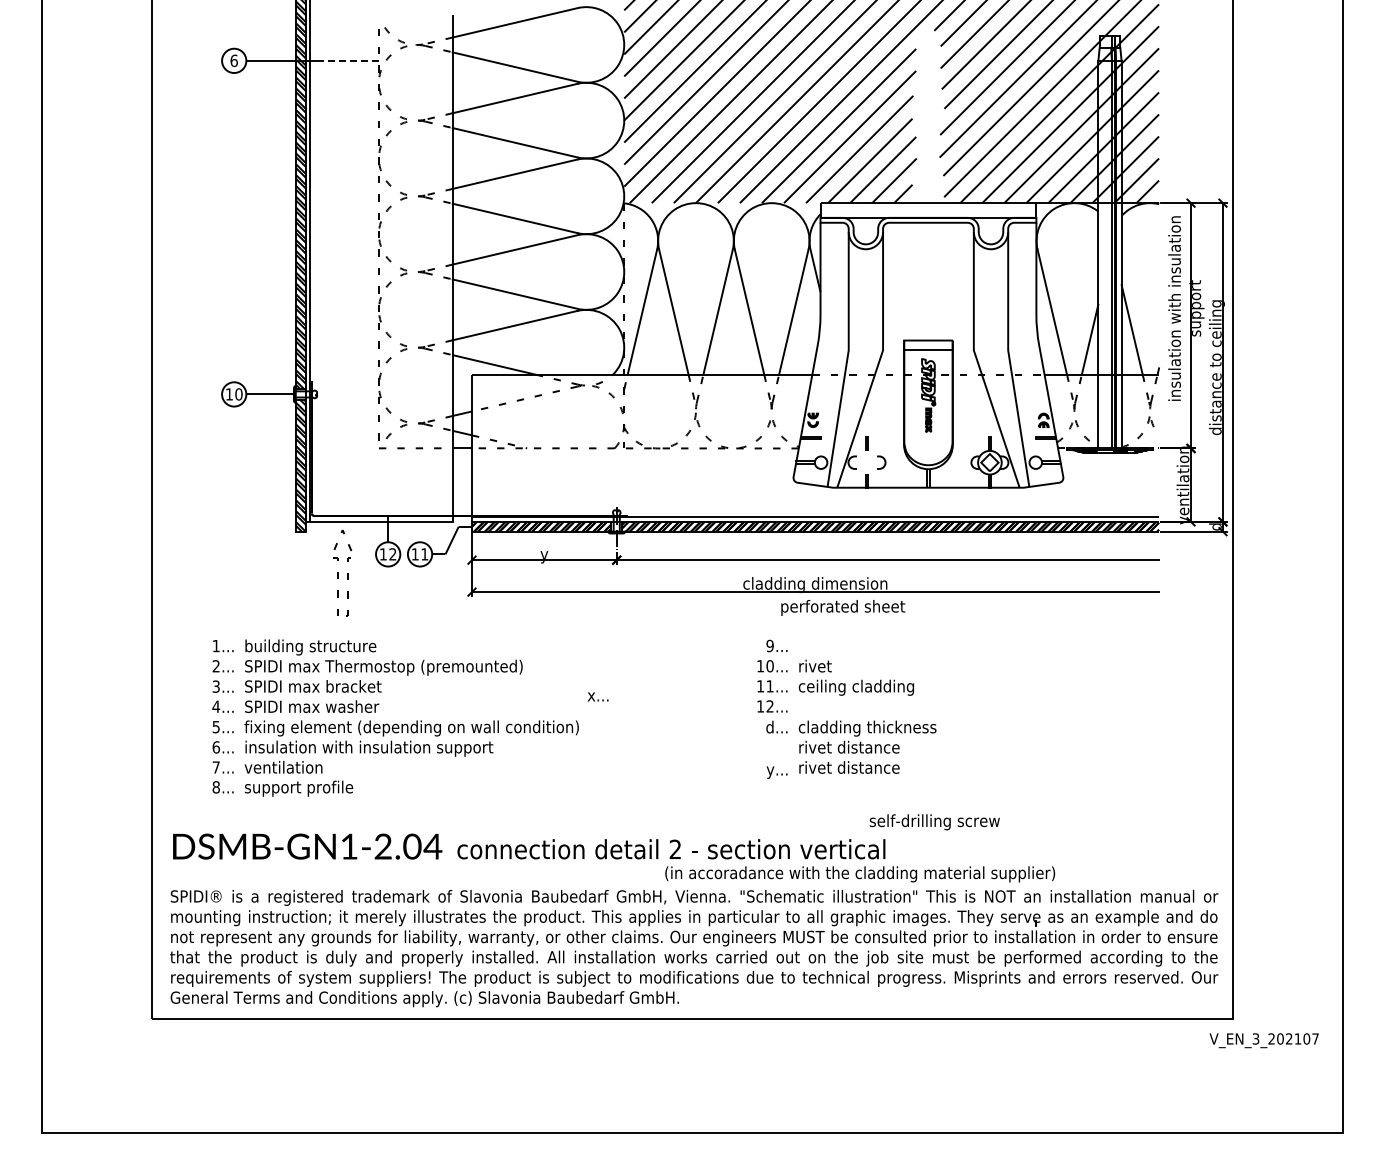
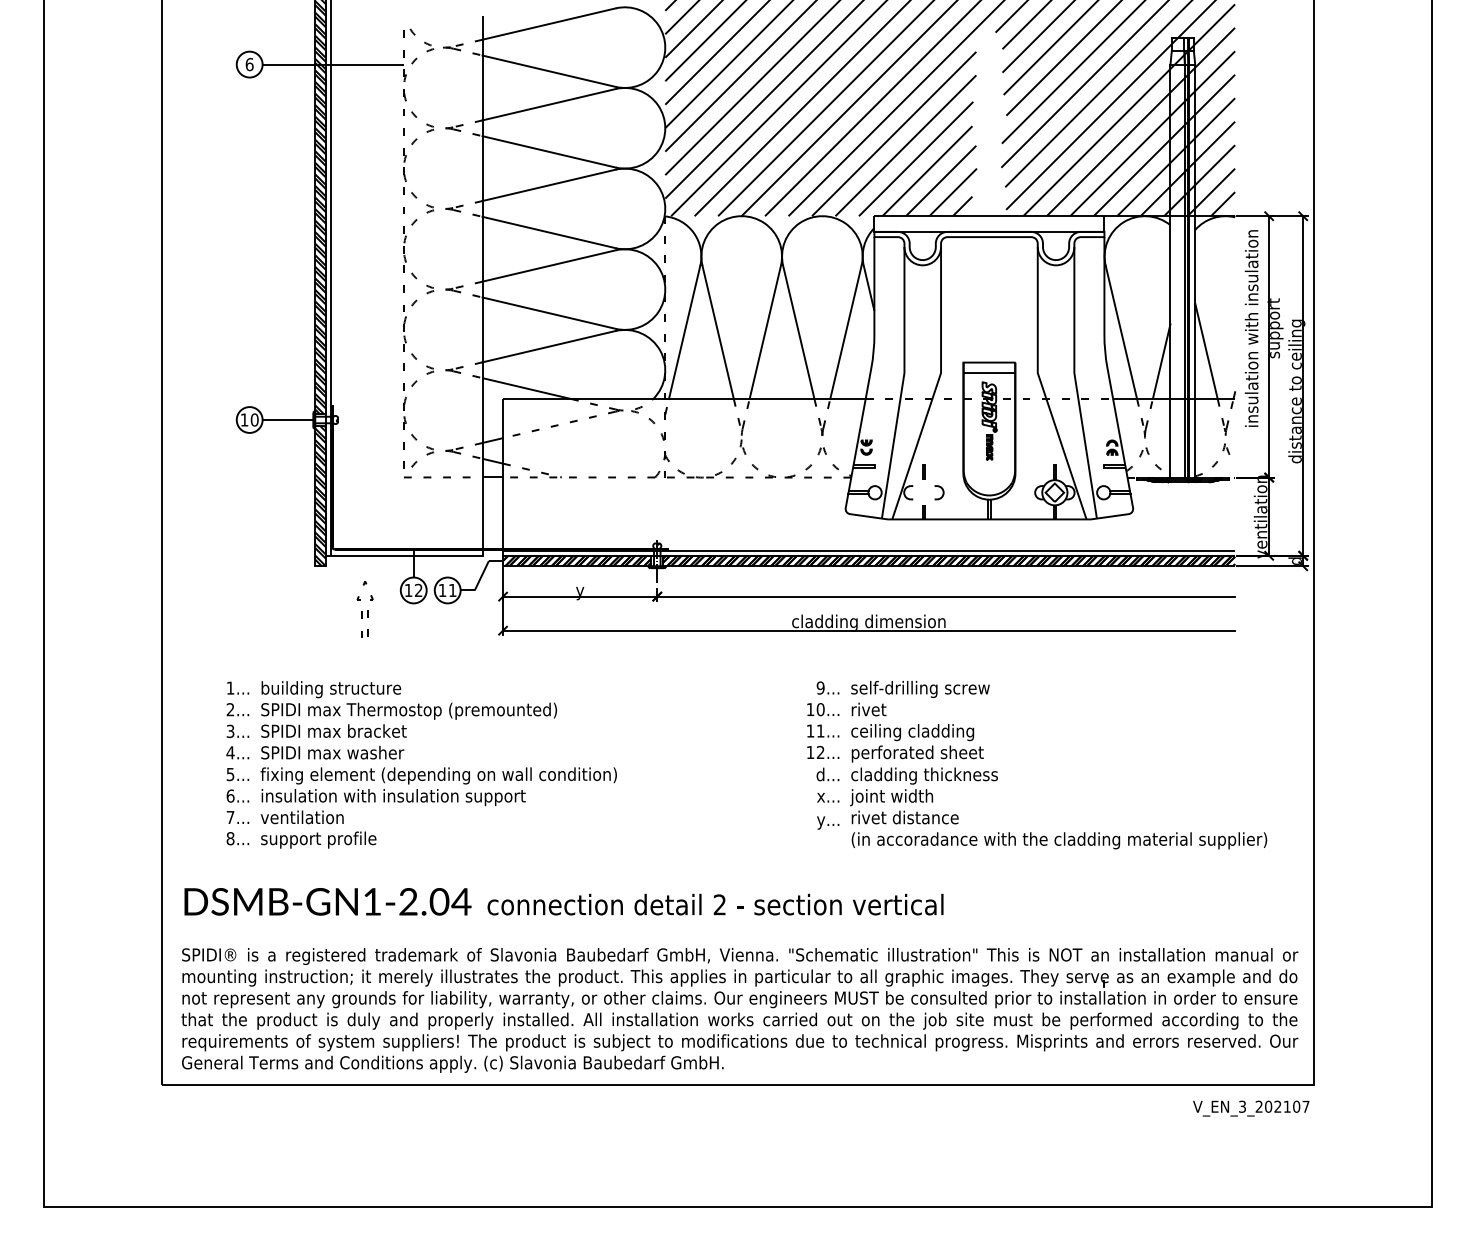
line: (348, 60) -> (371, 64), dashed -> solid
part: (342, 571) -> (365, 608), size x0.62
text: (843, 607) -> (918, 753), moved
text: (597, 696) -> (827, 797), moved
text: (848, 748) -> (904, 797), rivet distance -> joint width
text: (934, 822) -> (920, 689), moved
text: (860, 874) -> (1059, 840), moved
text: (1263, 1040) -> (1250, 1108), moved

